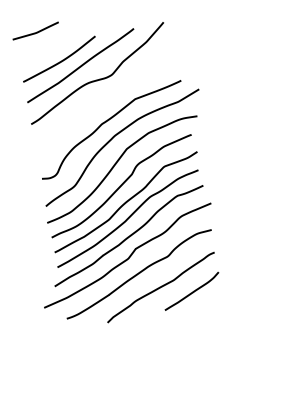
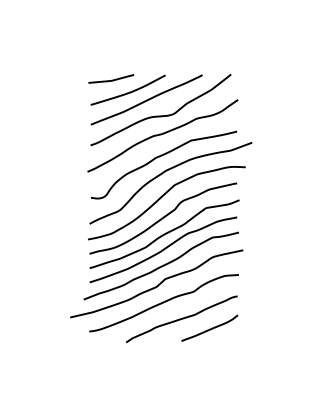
curve: (36, 31) -> (111, 79), moved
curve: (104, 98) -> (162, 134), added

